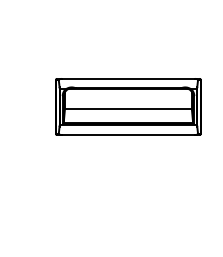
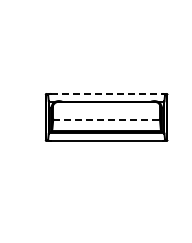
line: (128, 78) -> (106, 93), solid -> dashed
line: (129, 109) -> (107, 119), solid -> dashed

